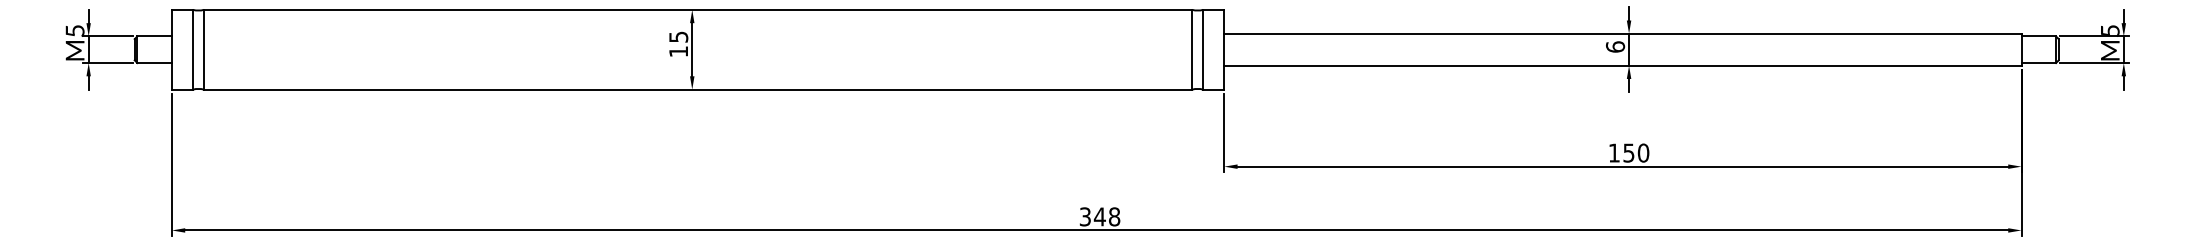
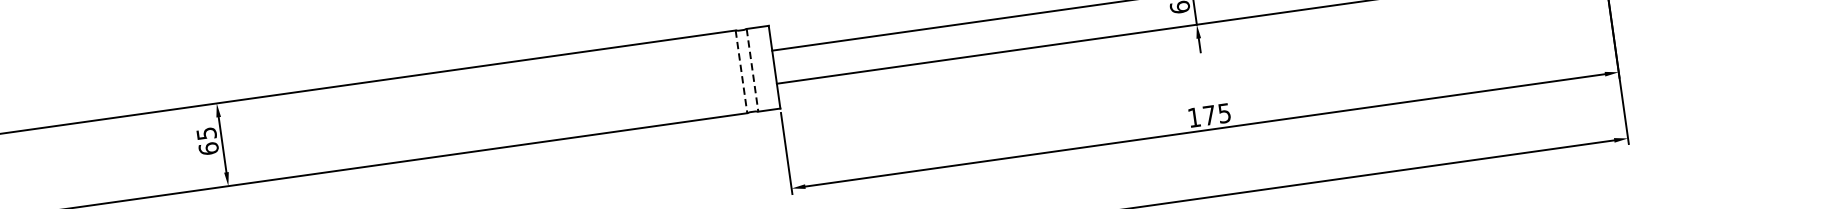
line: (1192, 49) -> (741, 71), solid -> dashed
line: (1203, 49) -> (752, 69), solid -> dashed
text: (678, 51) -> (208, 148), 15 -> 65
text: (1636, 152) -> (1217, 113), 150 -> 175

